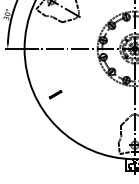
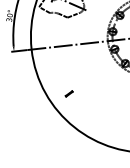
part: (55, 94) -> (69, 93), size x0.6

